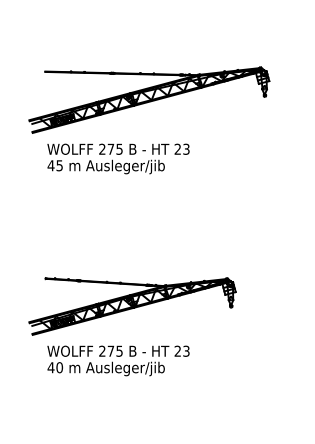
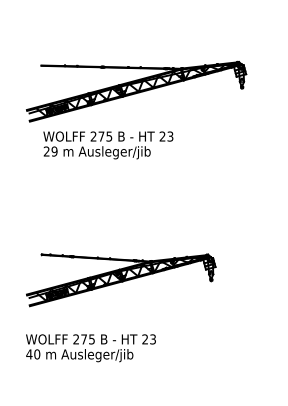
text: (54, 165) -> (49, 151), 45 -> 29
text: (118, 360) -> (90, 347), moved

